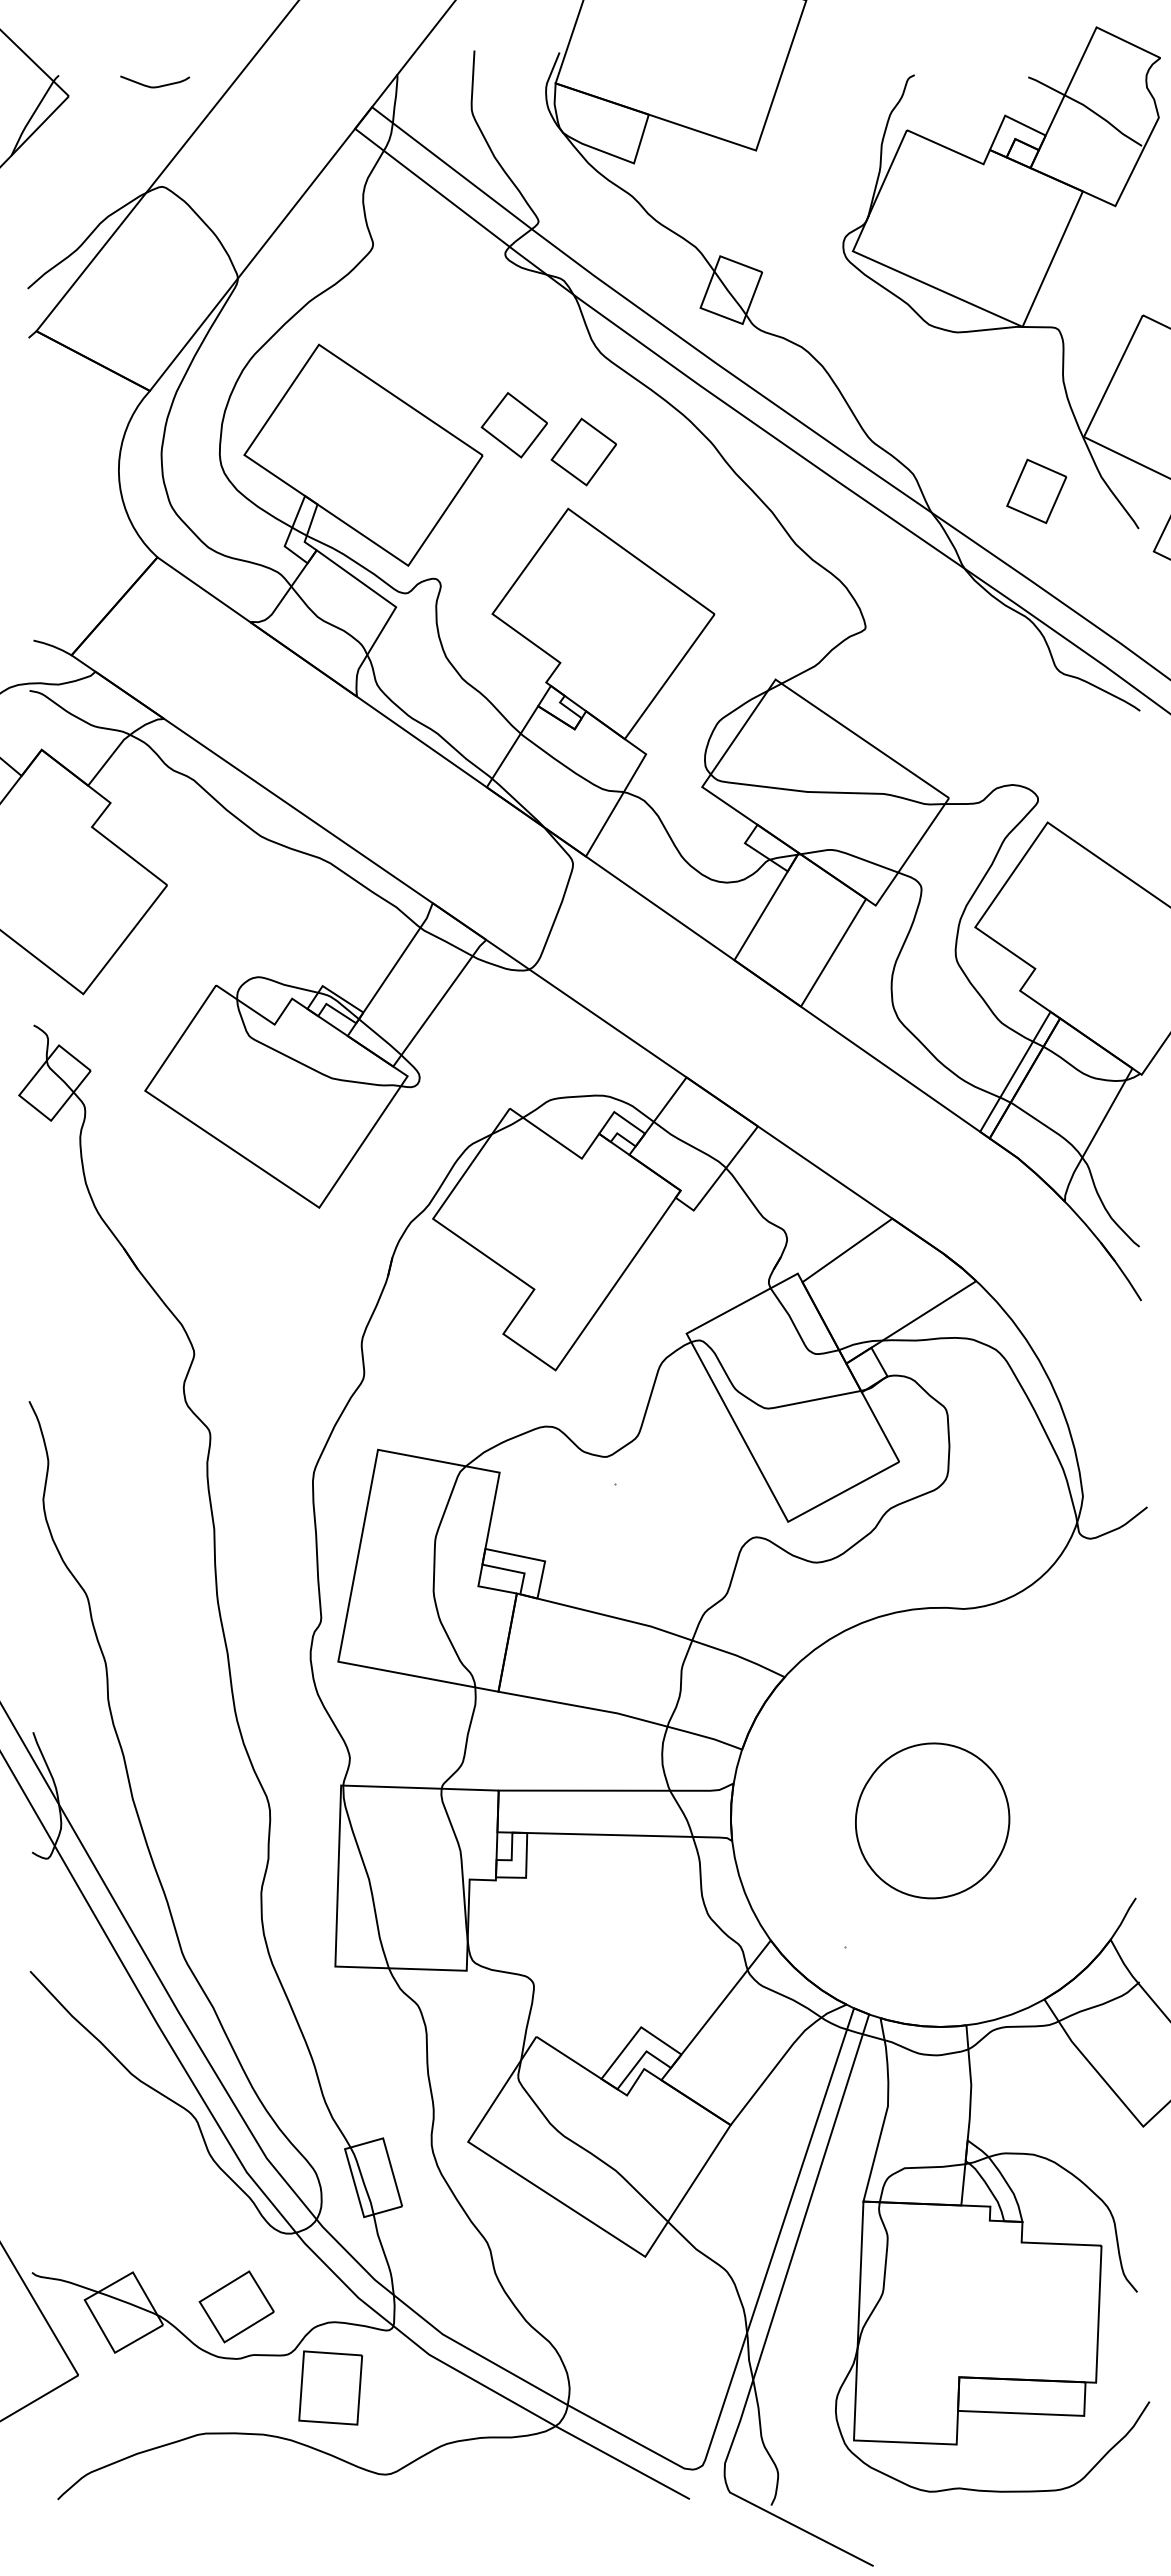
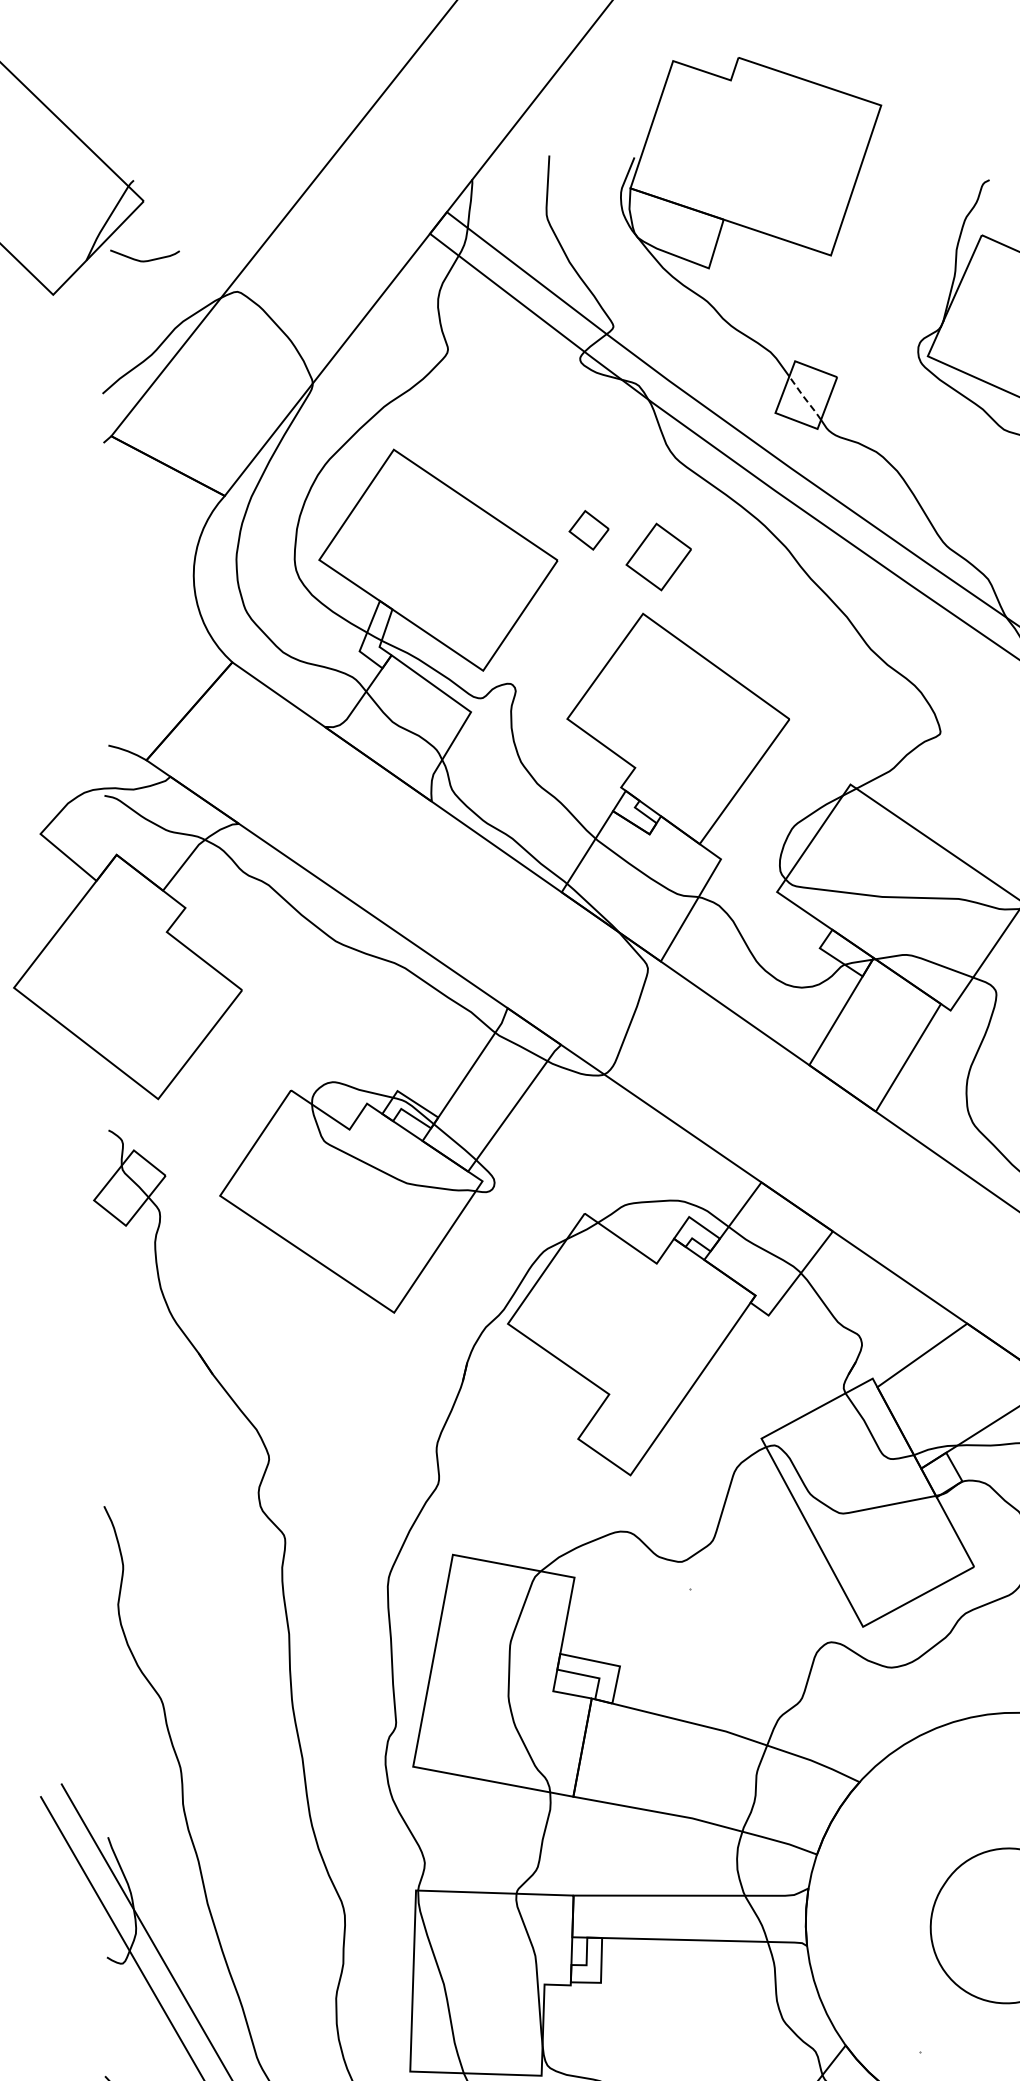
curve: (155, 86) -> (145, 260), moved
line: (729, 293) -> (804, 398), solid -> dashed
part: (513, 425) -> (588, 530), size x0.6

